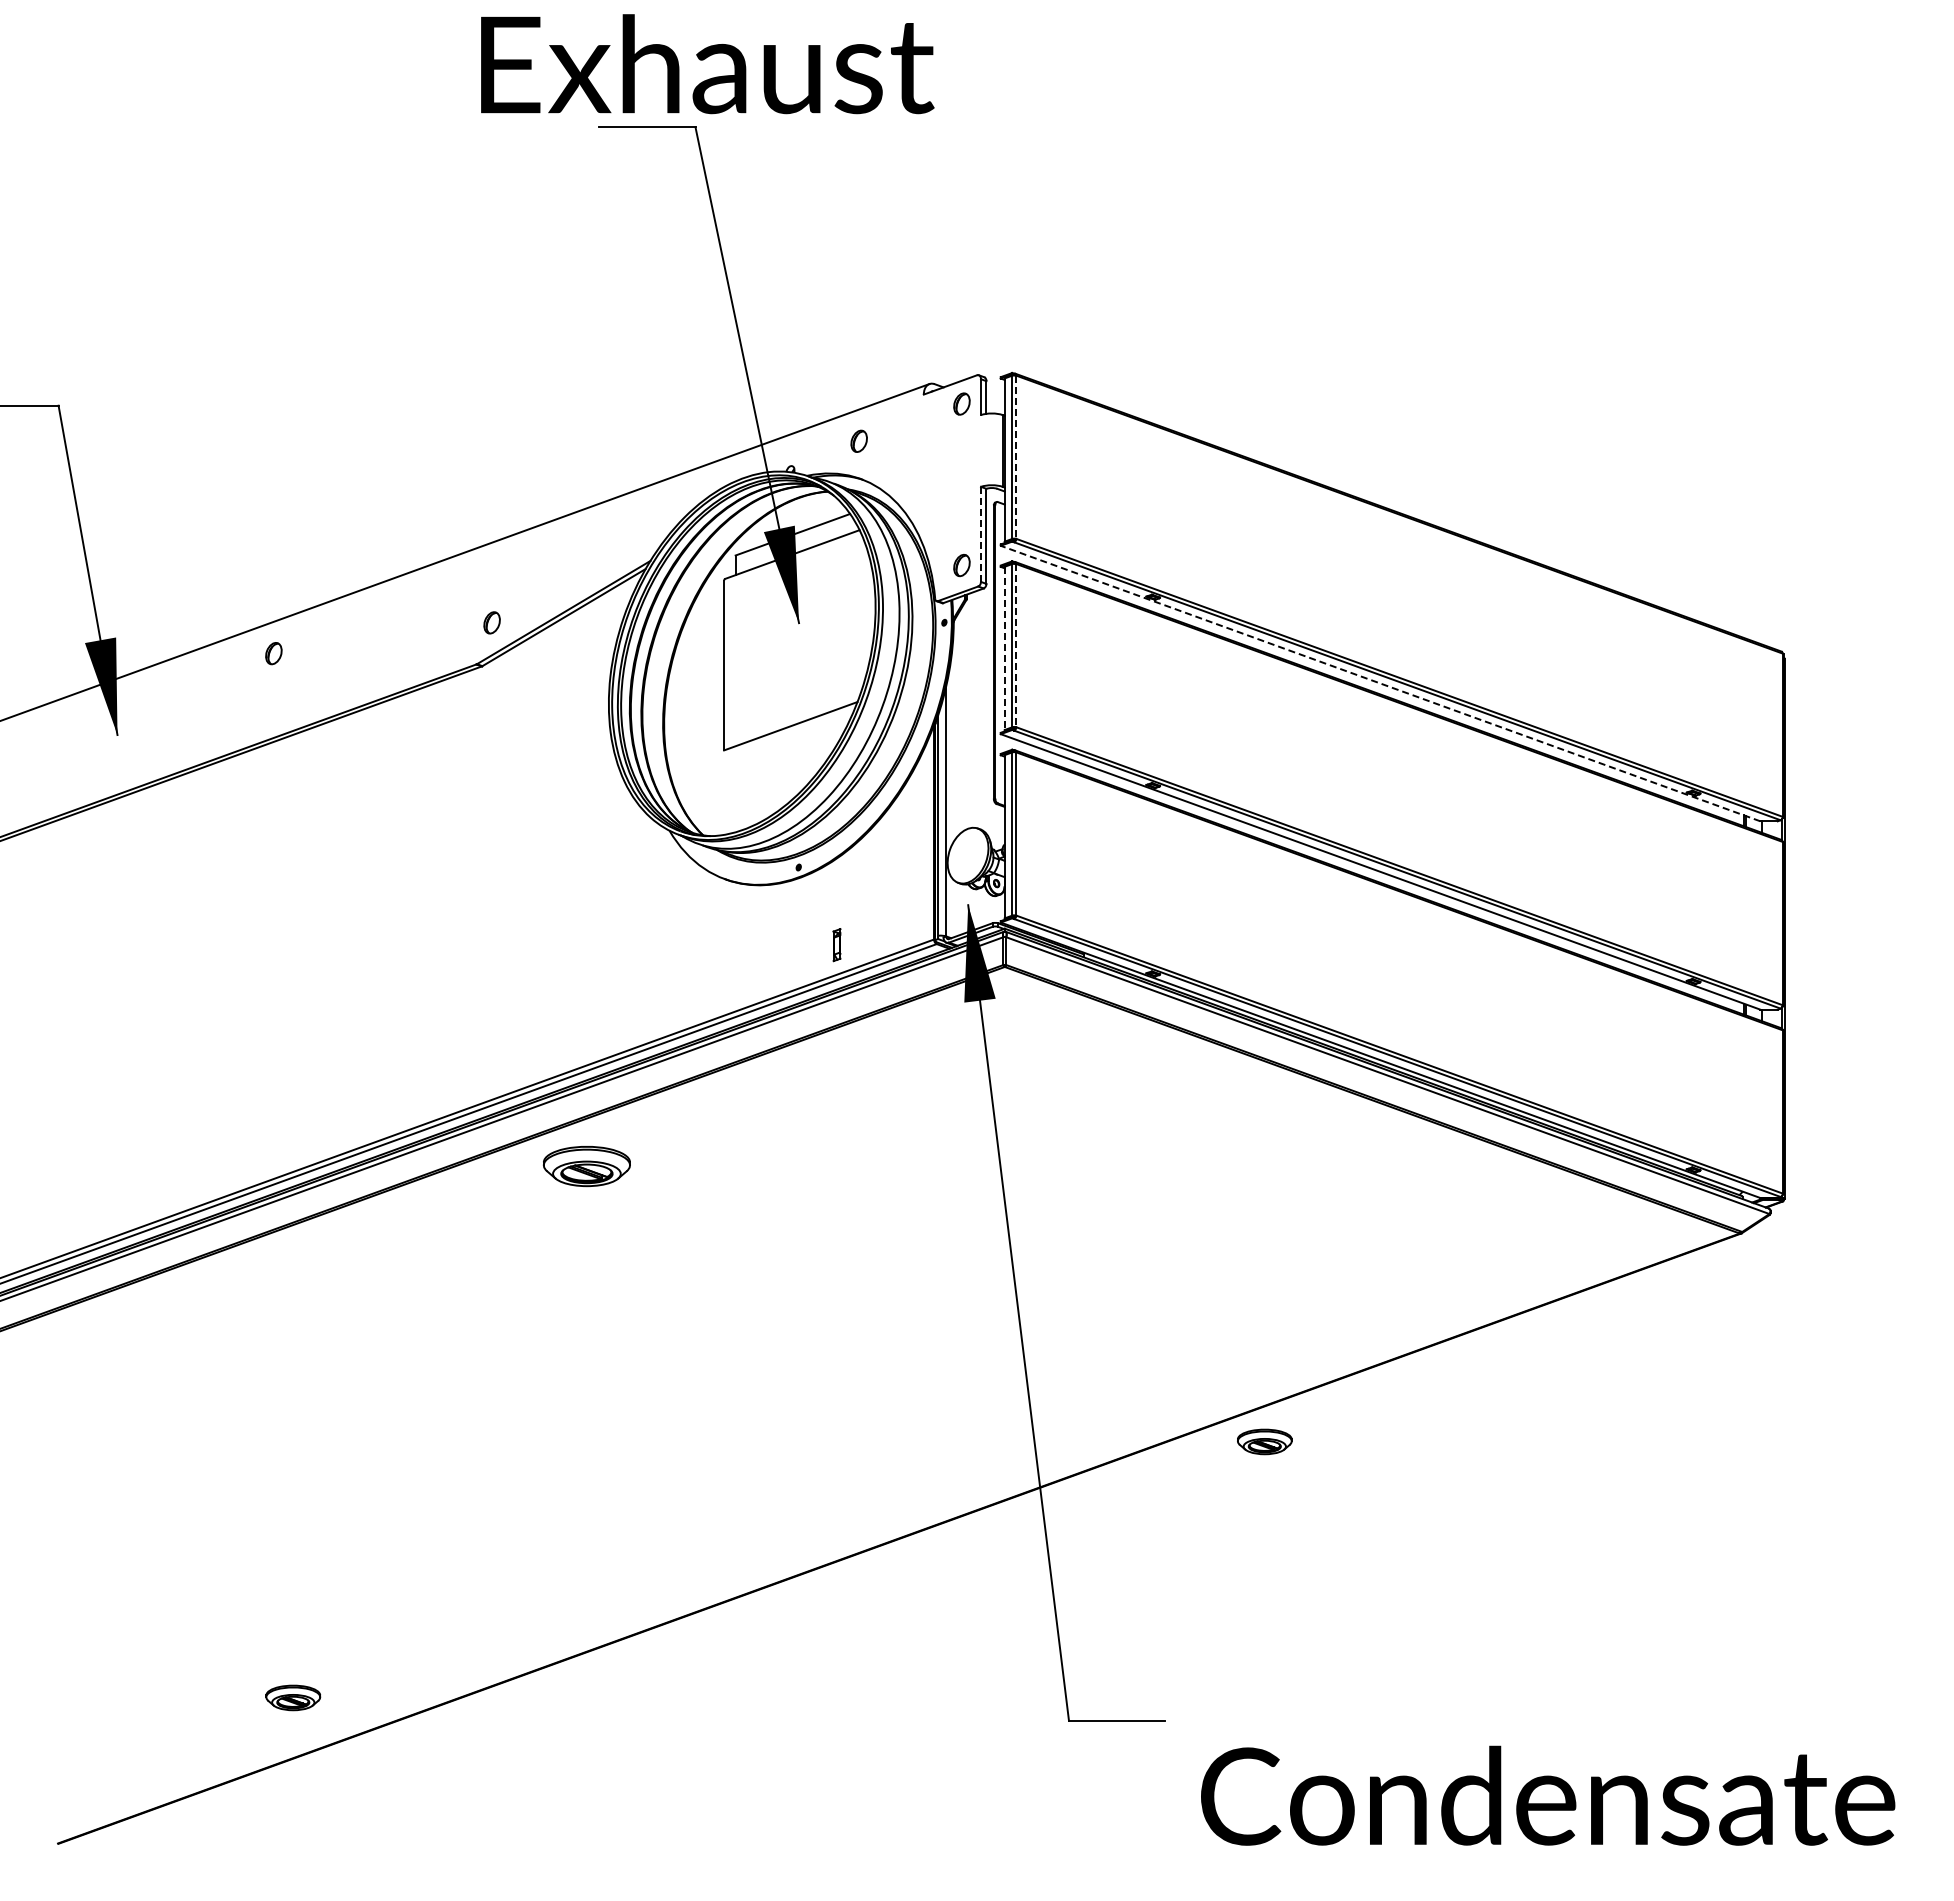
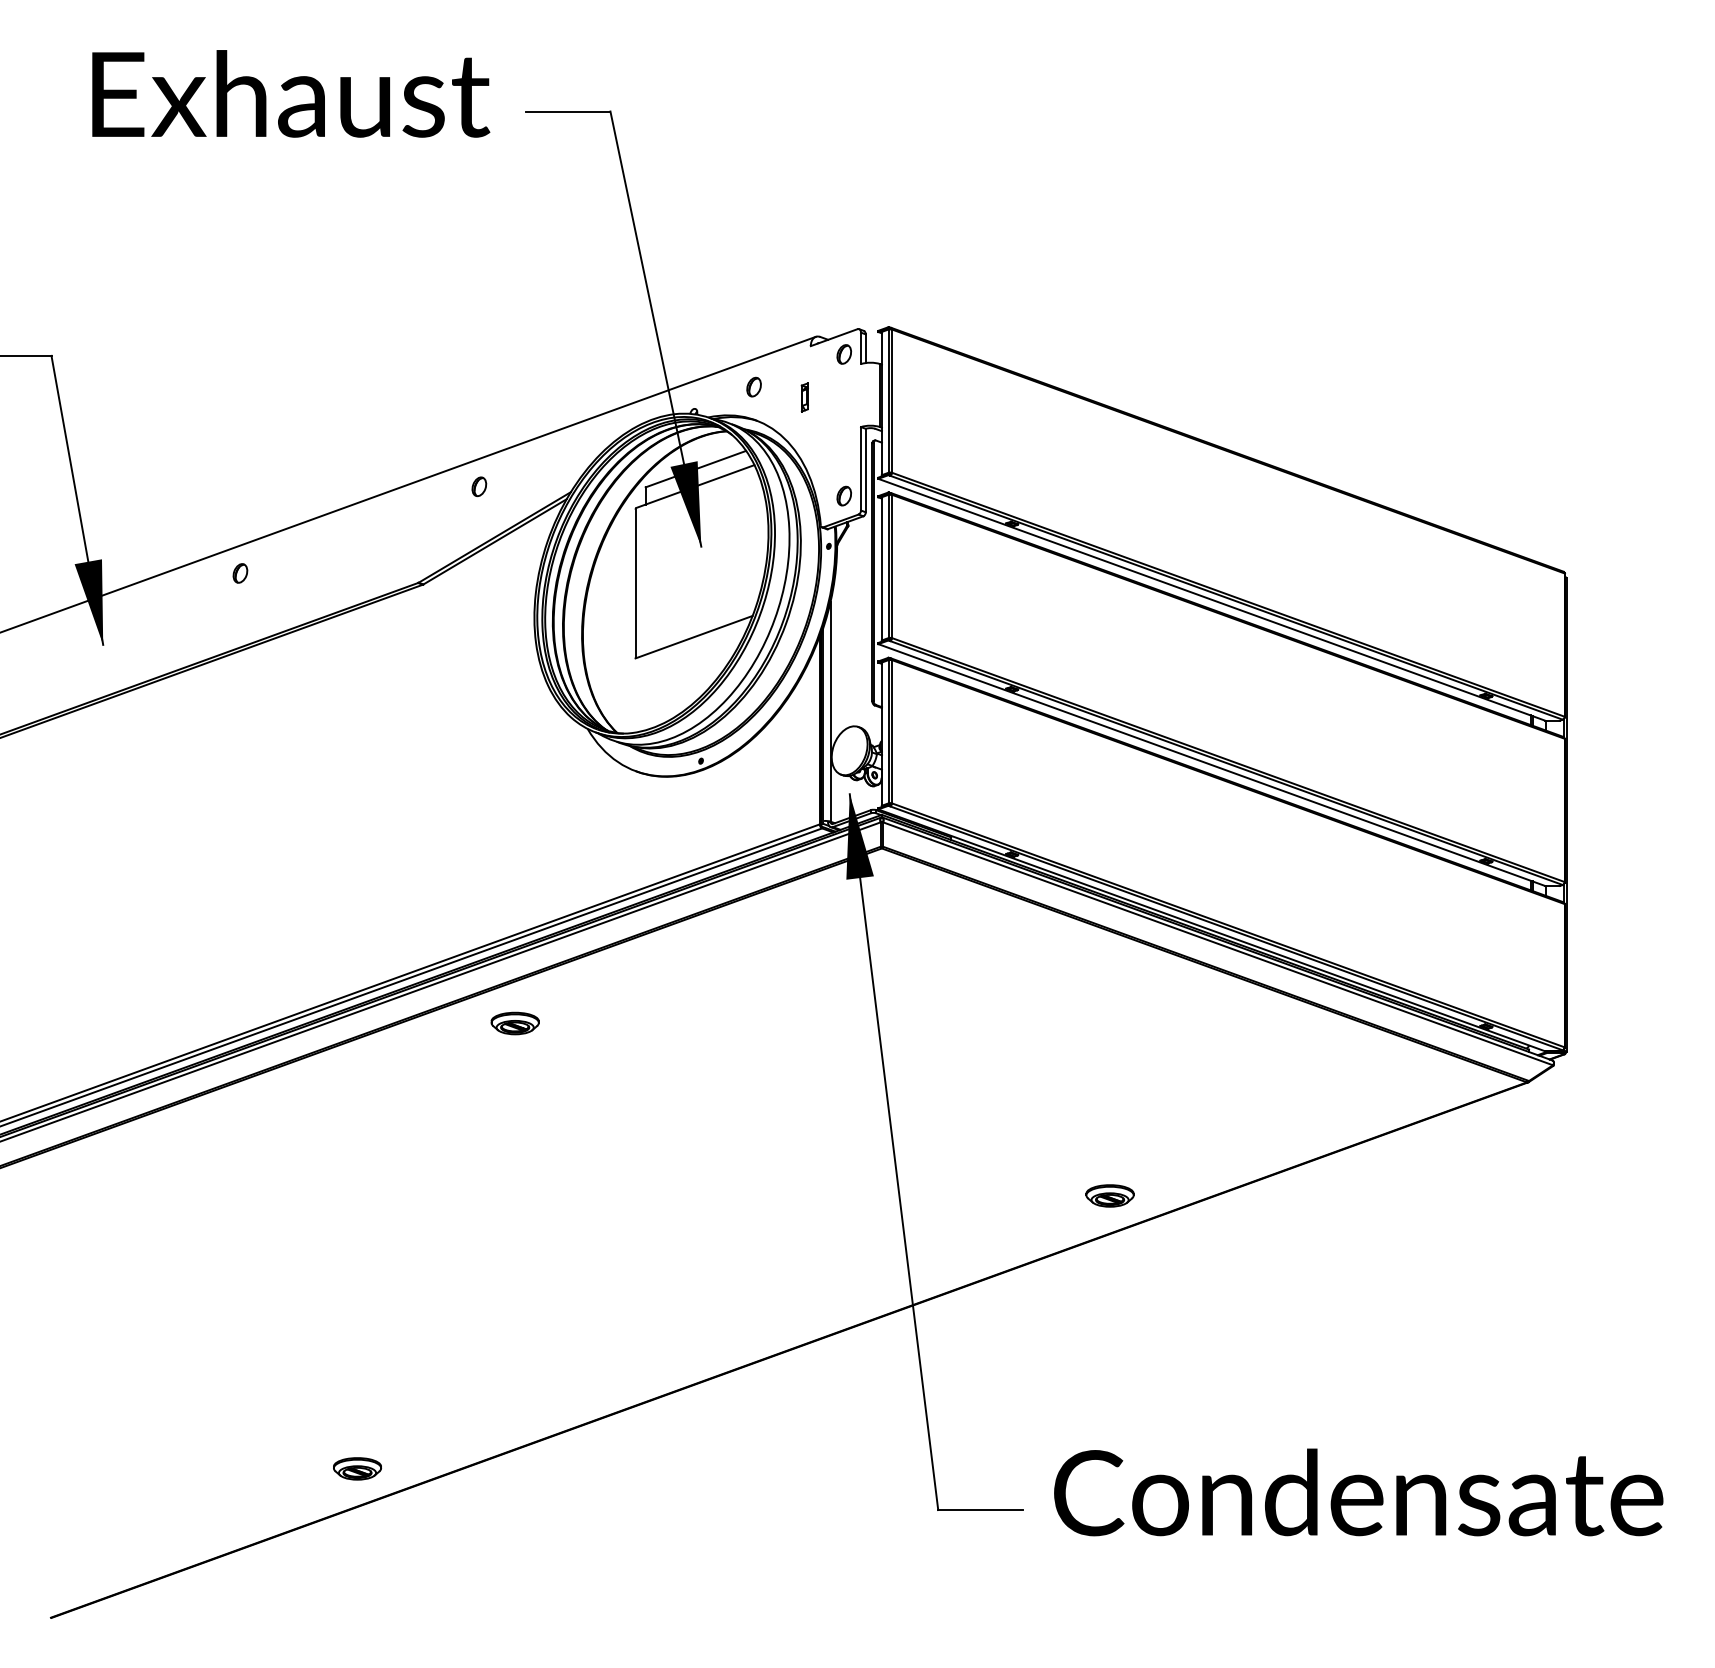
text: (707, 64) -> (291, 94), moved
line: (1016, 457) -> (892, 401), dashed -> solid
line: (981, 534) -> (861, 468), dashed -> solid
part: (491, 622) -> (478, 486), moved
line: (1016, 645) -> (892, 566), dashed -> solid
line: (1004, 648) -> (881, 568), dashed -> solid
line: (1380, 683) -> (1211, 599), dashed -> solid
part: (836, 945) -> (804, 397), moved
part: (586, 1166) -> (514, 1023), size x0.62
part: (1264, 1441) -> (1109, 1195), moved
part: (293, 1697) -> (357, 1468), moved
text: (1548, 1795) -> (1359, 1492), moved

